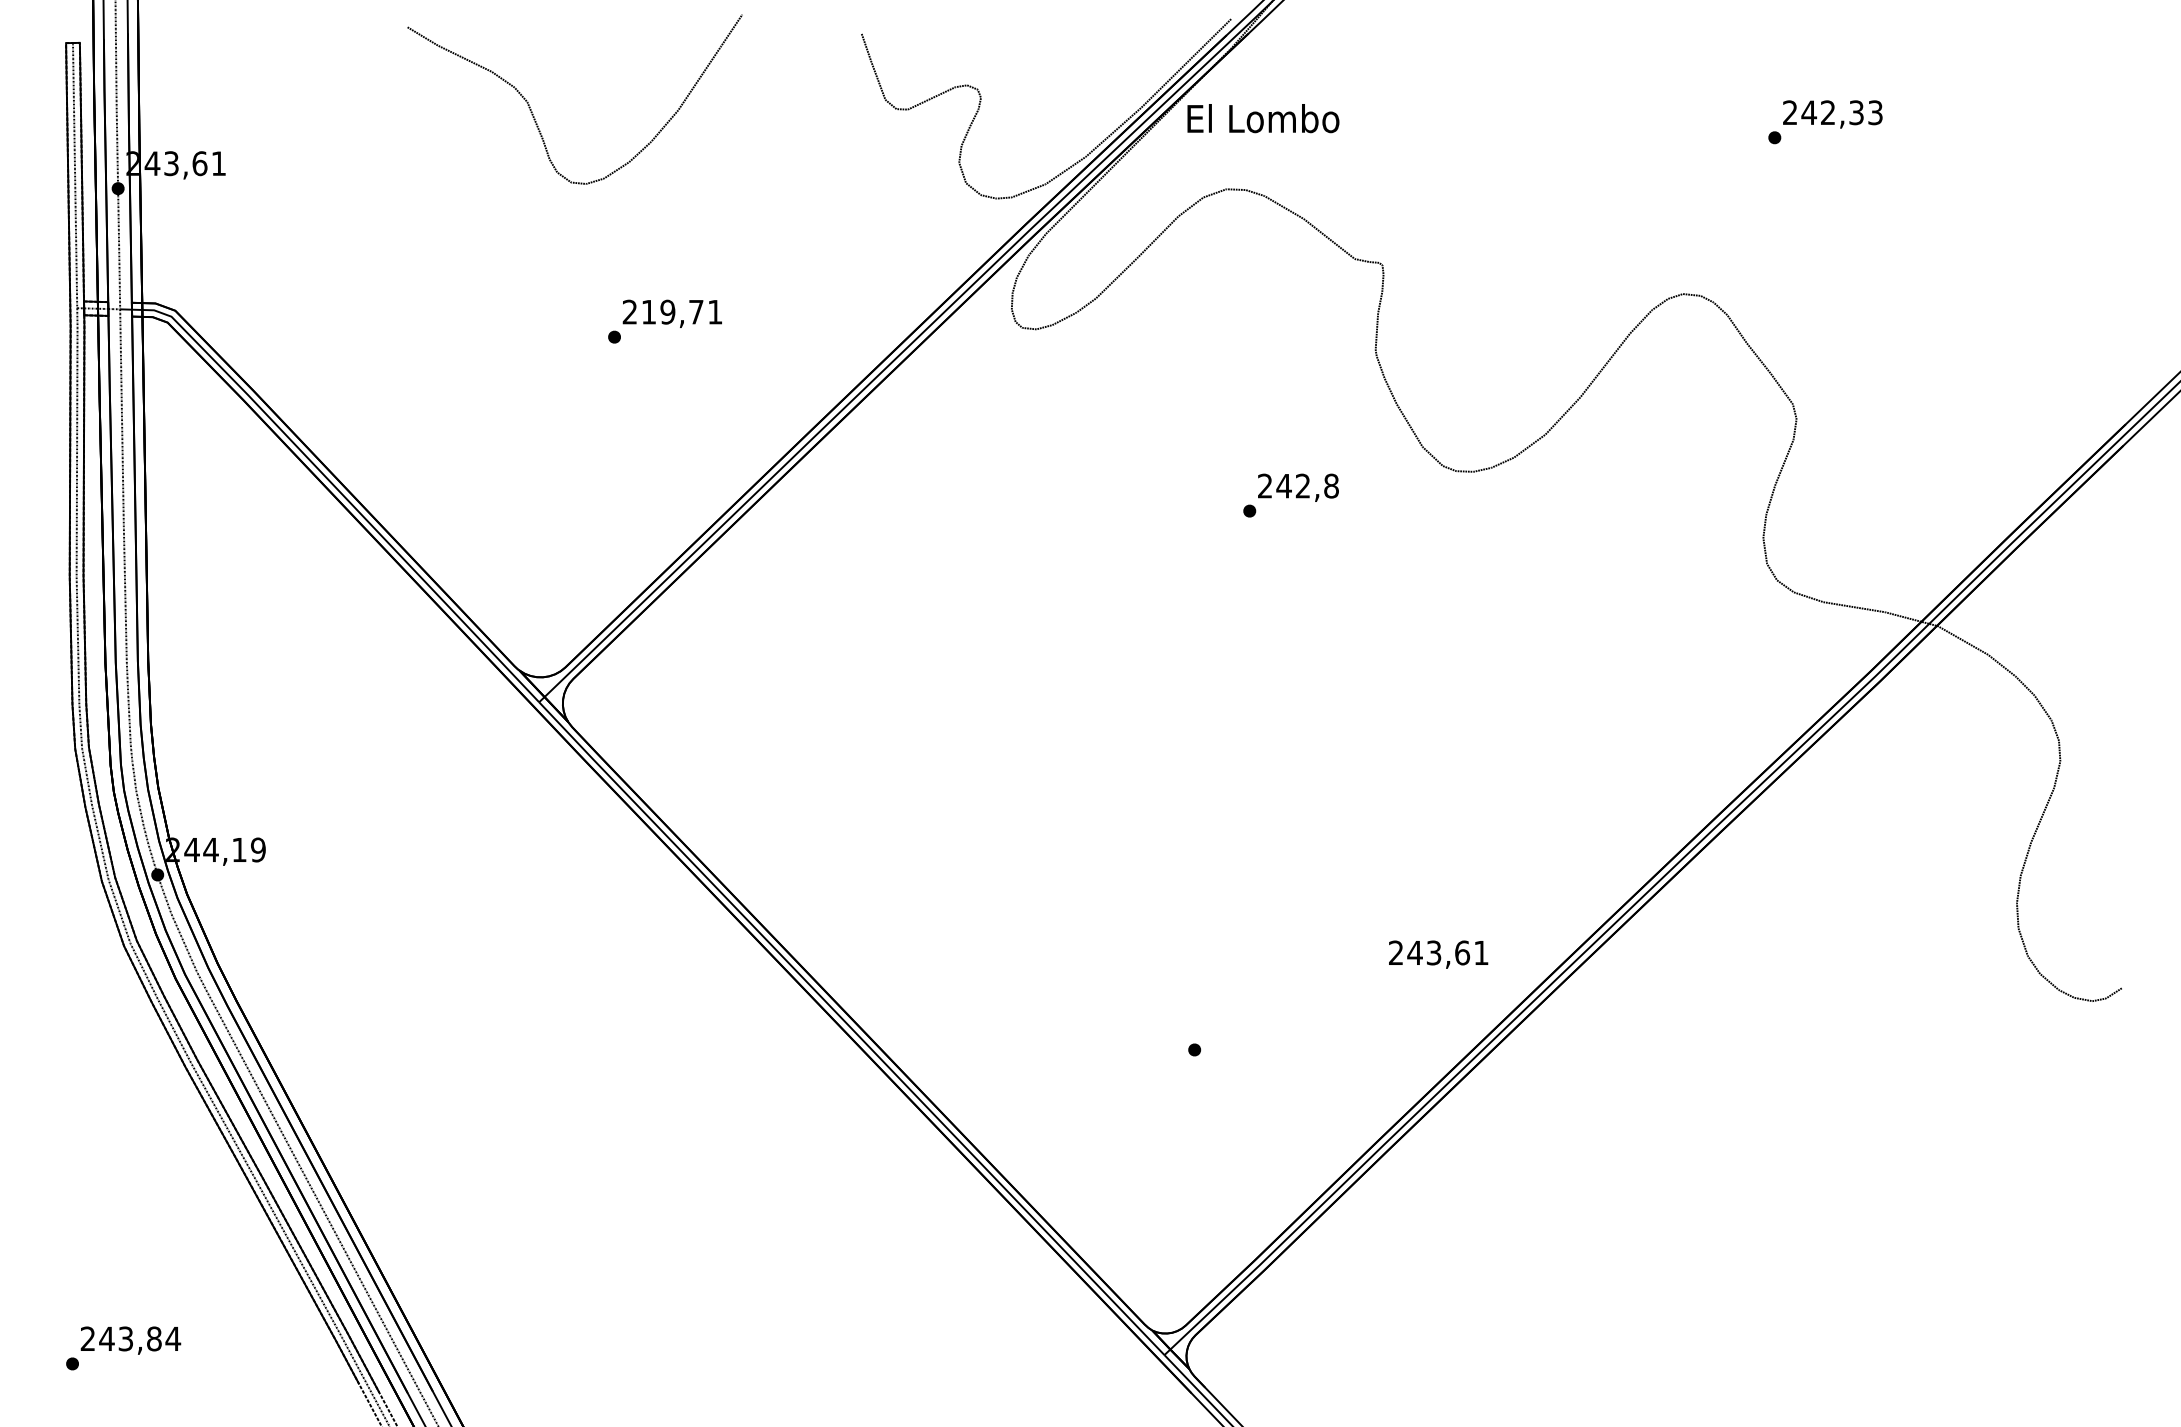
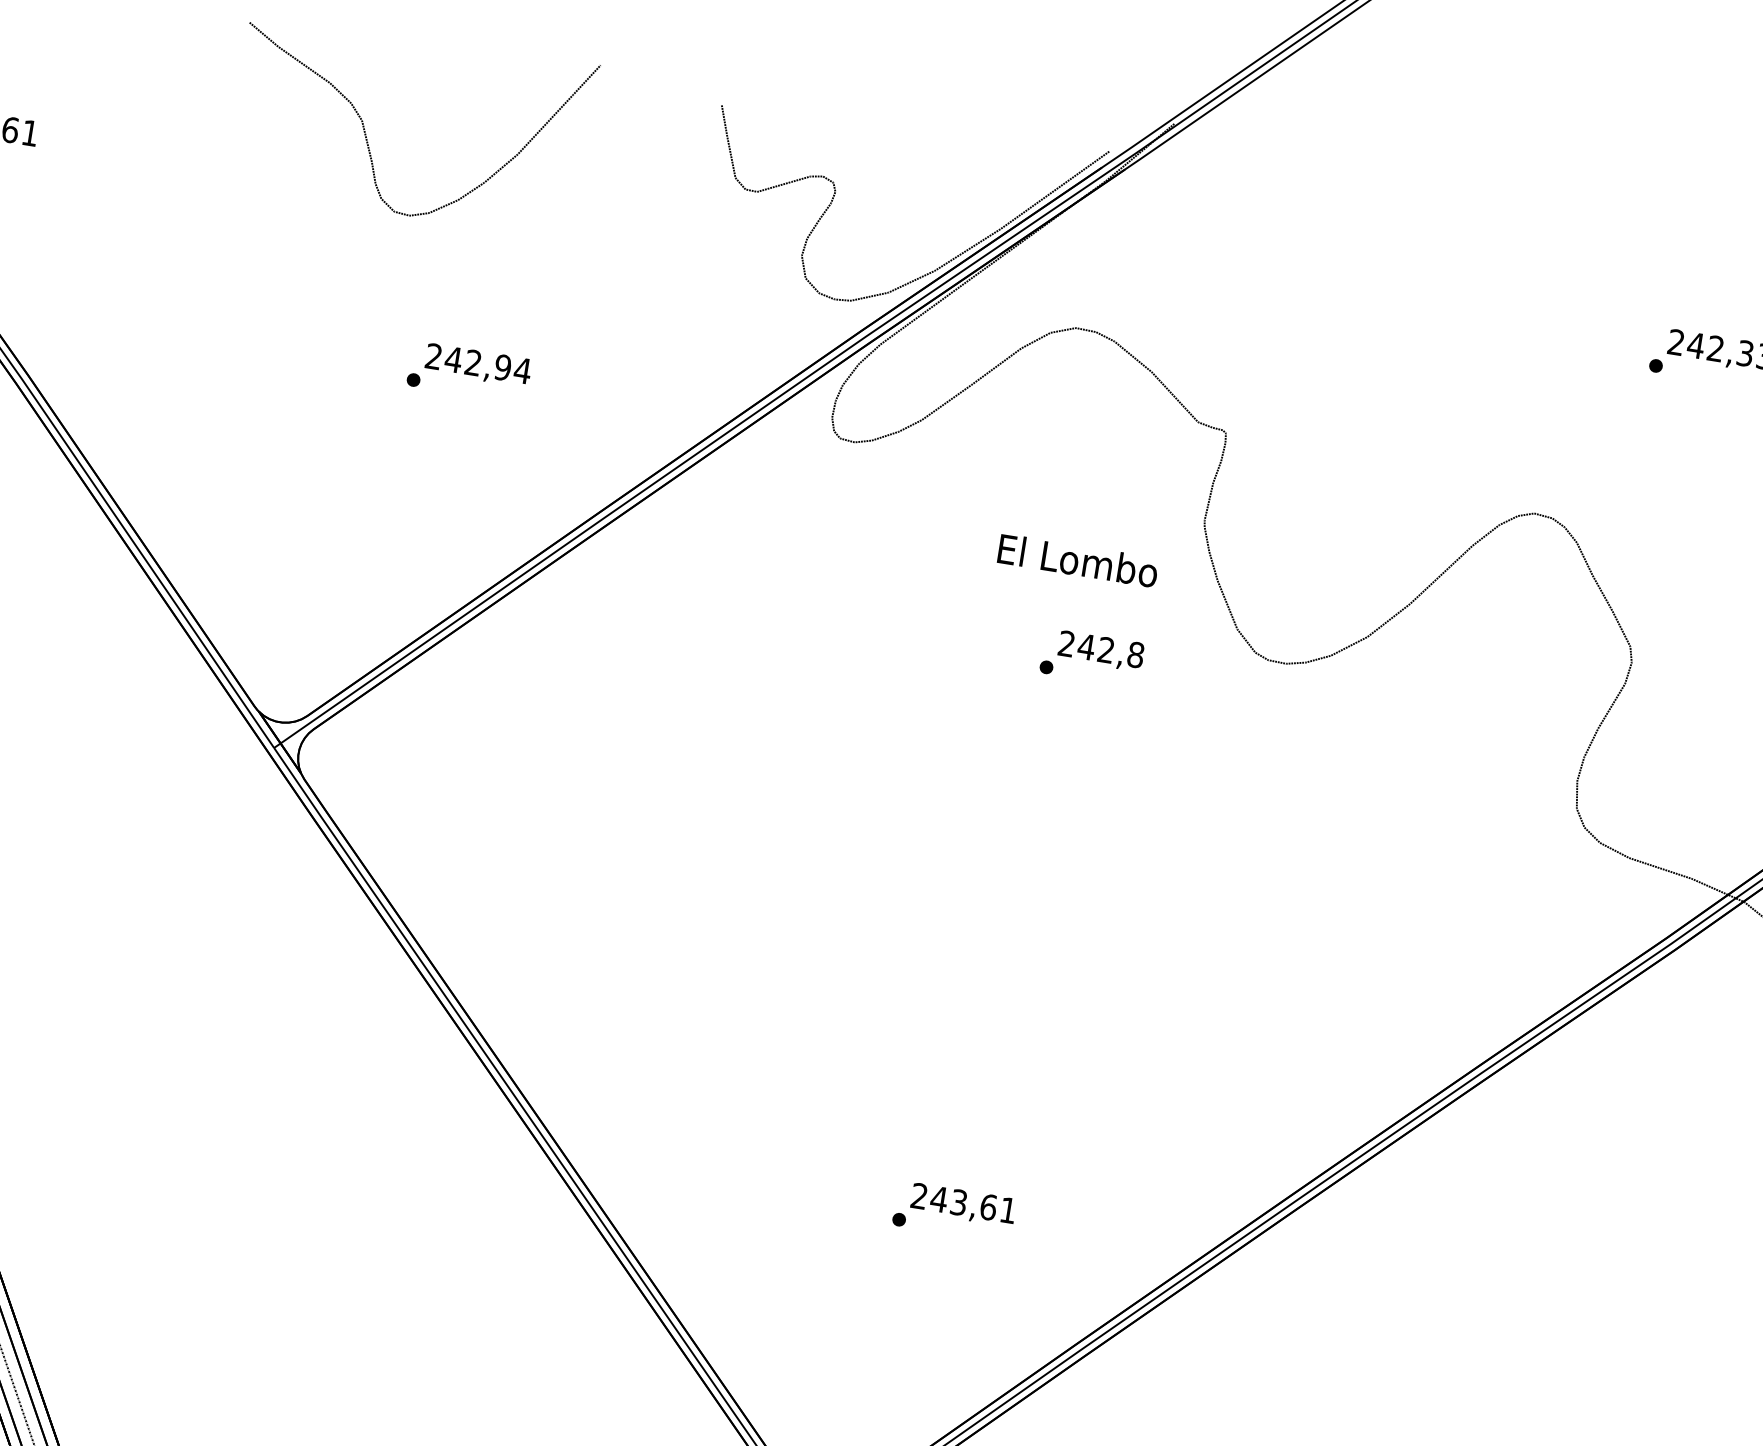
text: (1263, 118) -> (1078, 560), moved
text: (682, 311) -> (488, 364), 219,71 -> 242,94
text: (1438, 954) -> (963, 1204), moved

